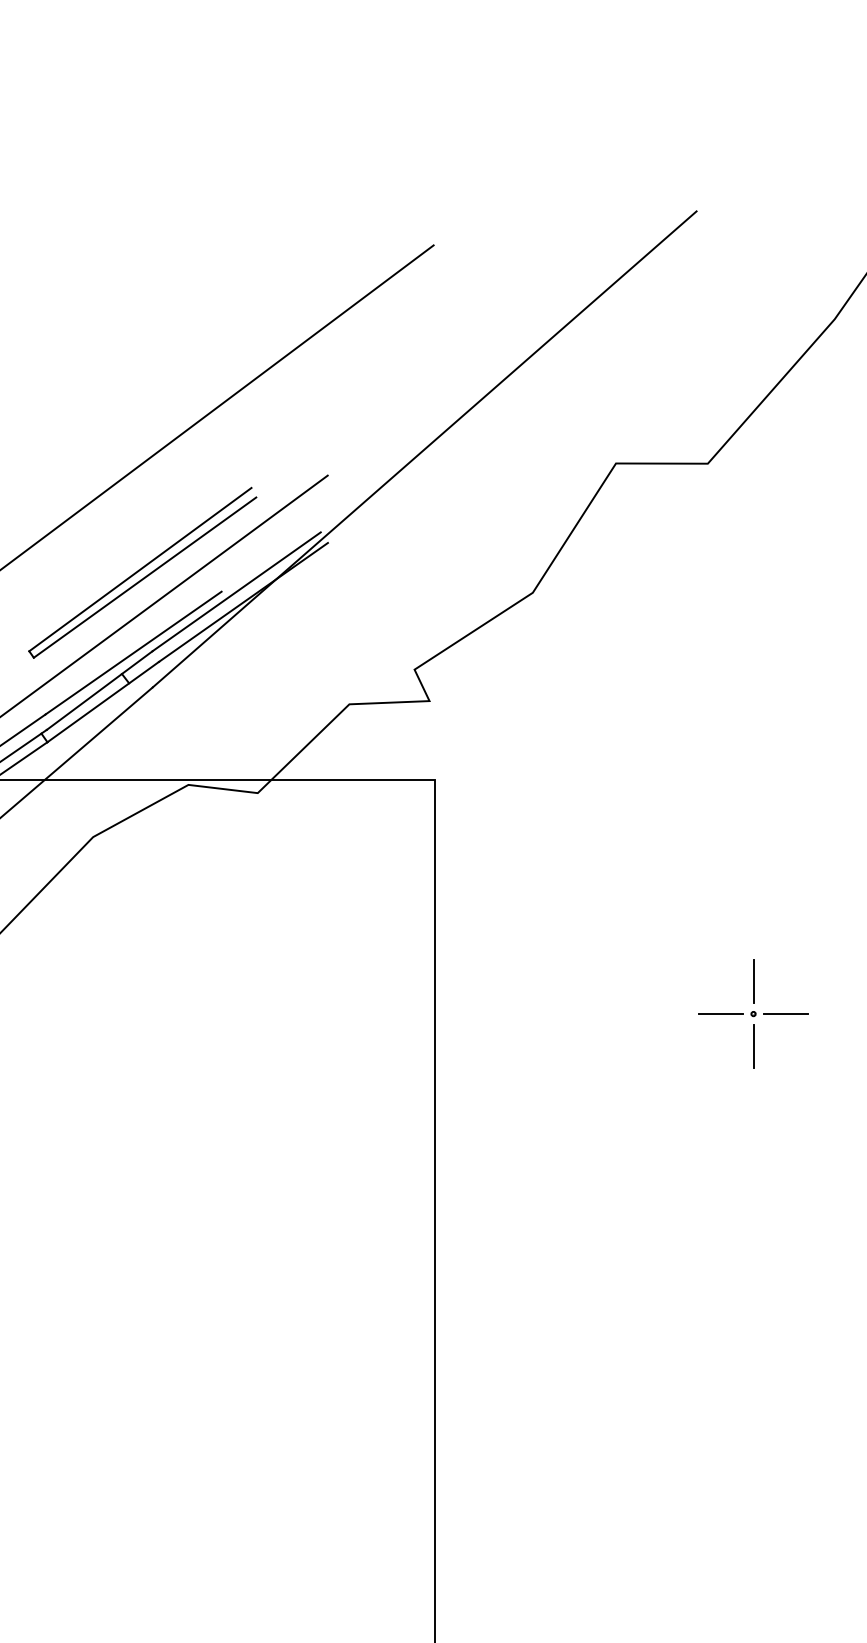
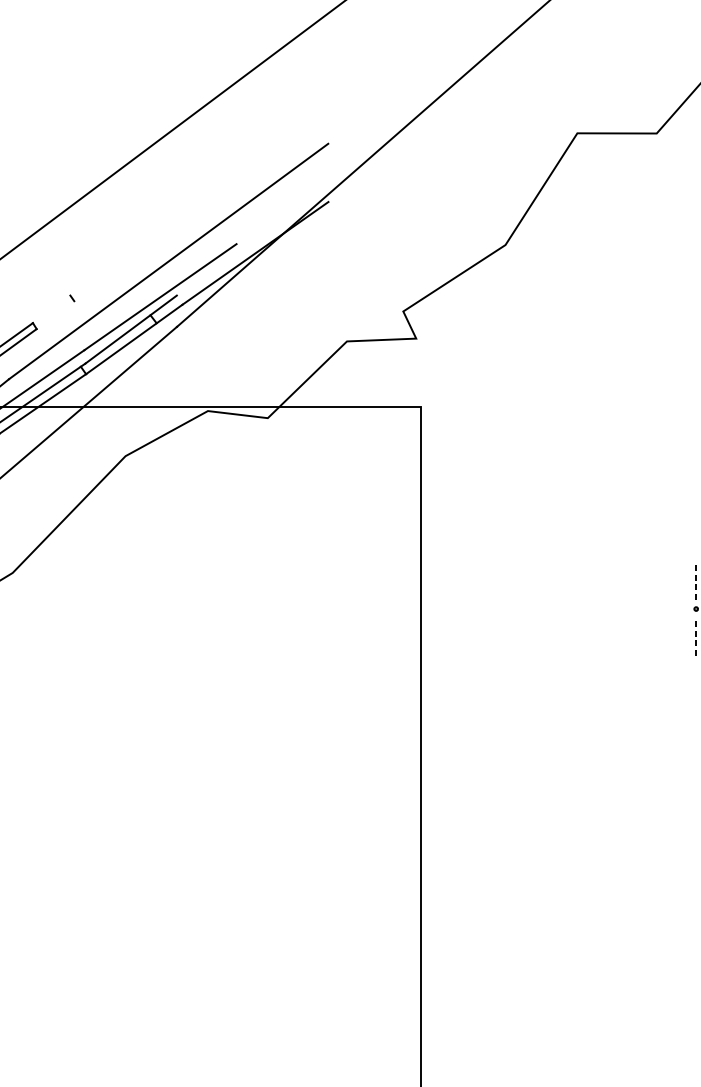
line: (140, 569) -> (166, 224), removed
line: (144, 577) -> (169, 231), removed
line: (236, 591) -> (249, 243), removed
line: (753, 981) -> (696, 580), solid -> dashed
line: (720, 1014) -> (667, 609), removed
line: (753, 1046) -> (696, 637), solid -> dashed

